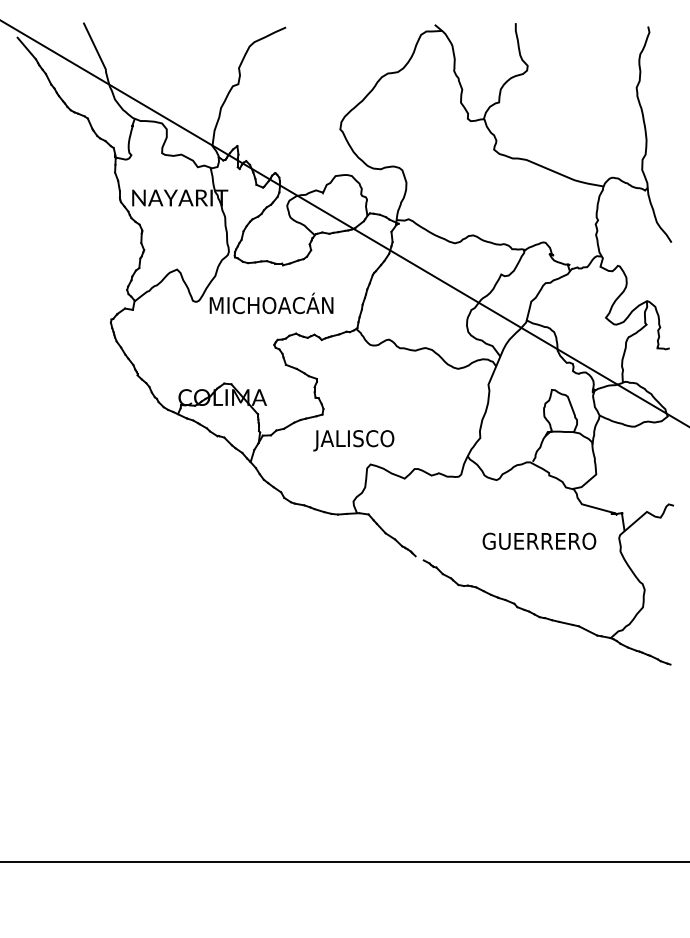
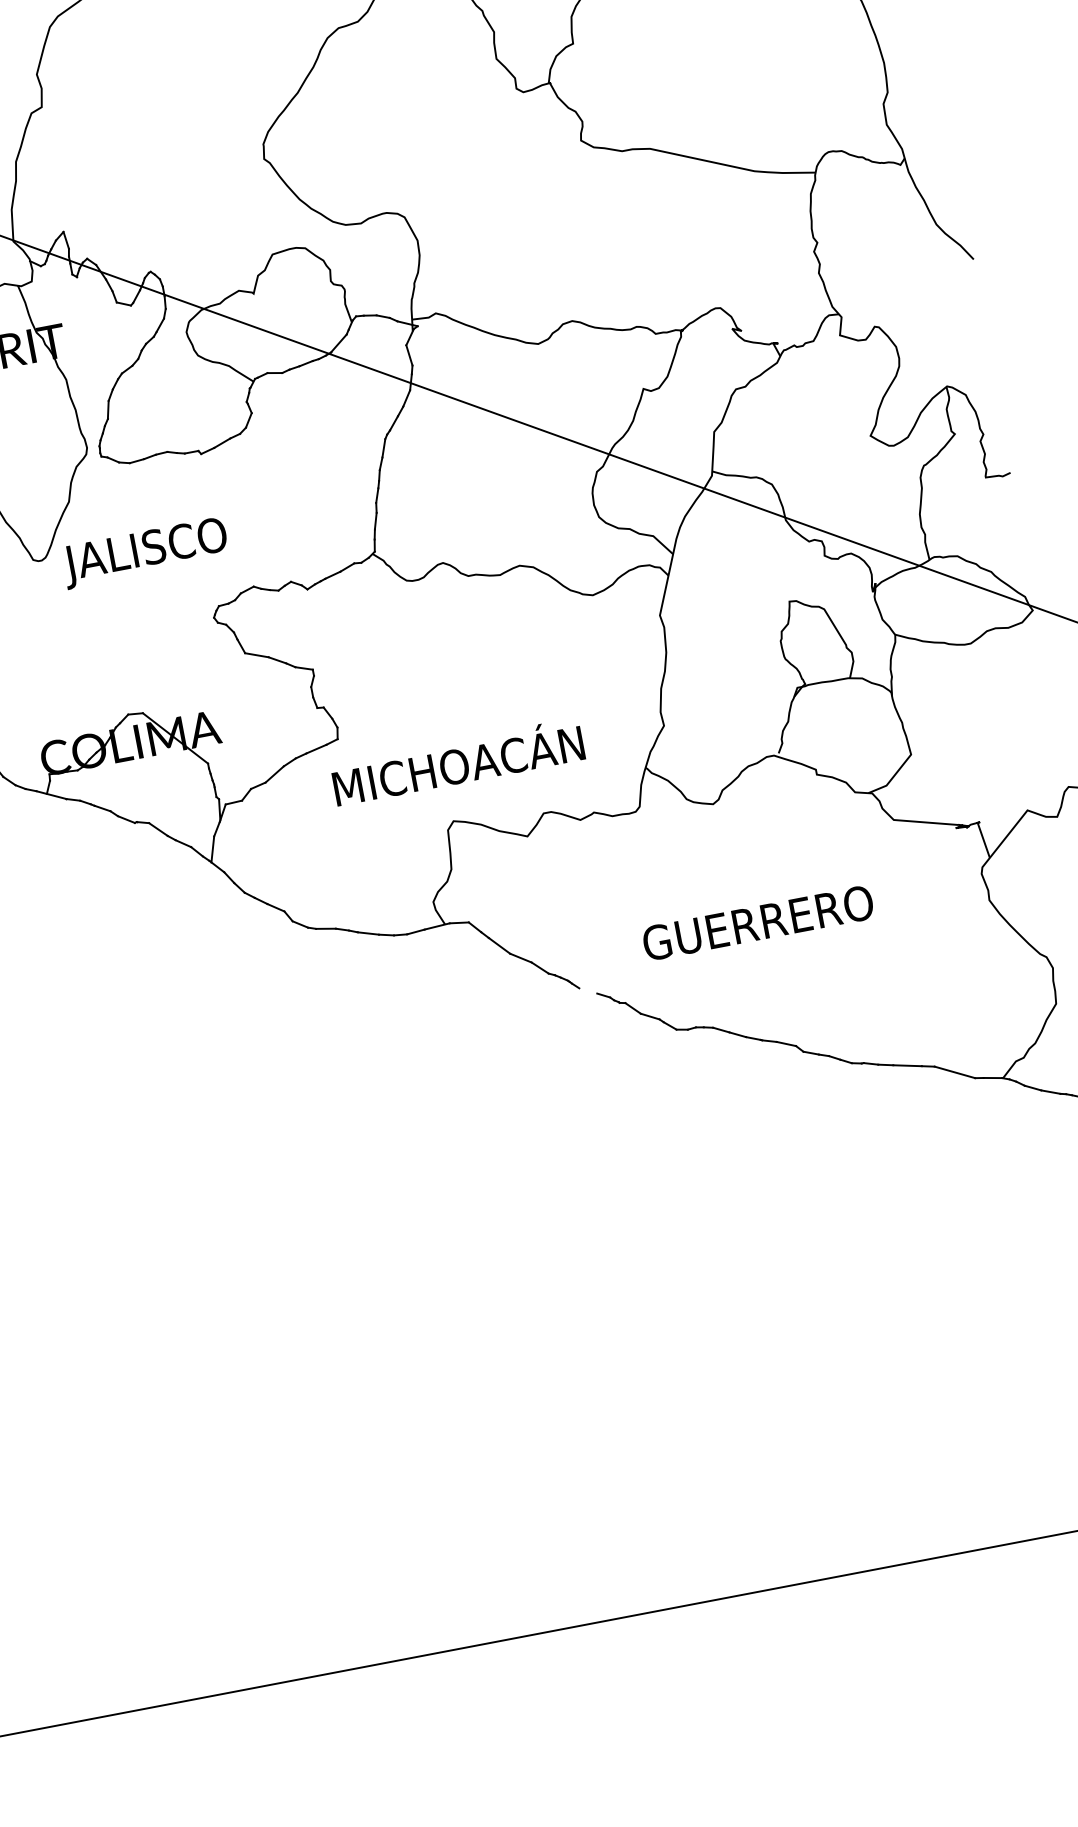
text: (269, 305) -> (189, 540), MICHOACÁN -> JALISCO
text: (376, 438) -> (455, 766), JALISCO -> MICHOACÁN
text: (539, 540) -> (757, 921), moved

